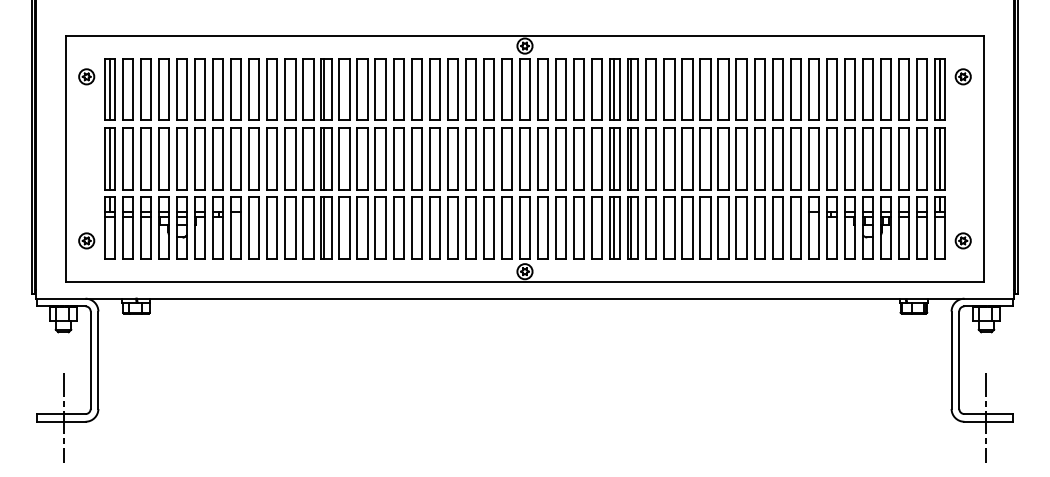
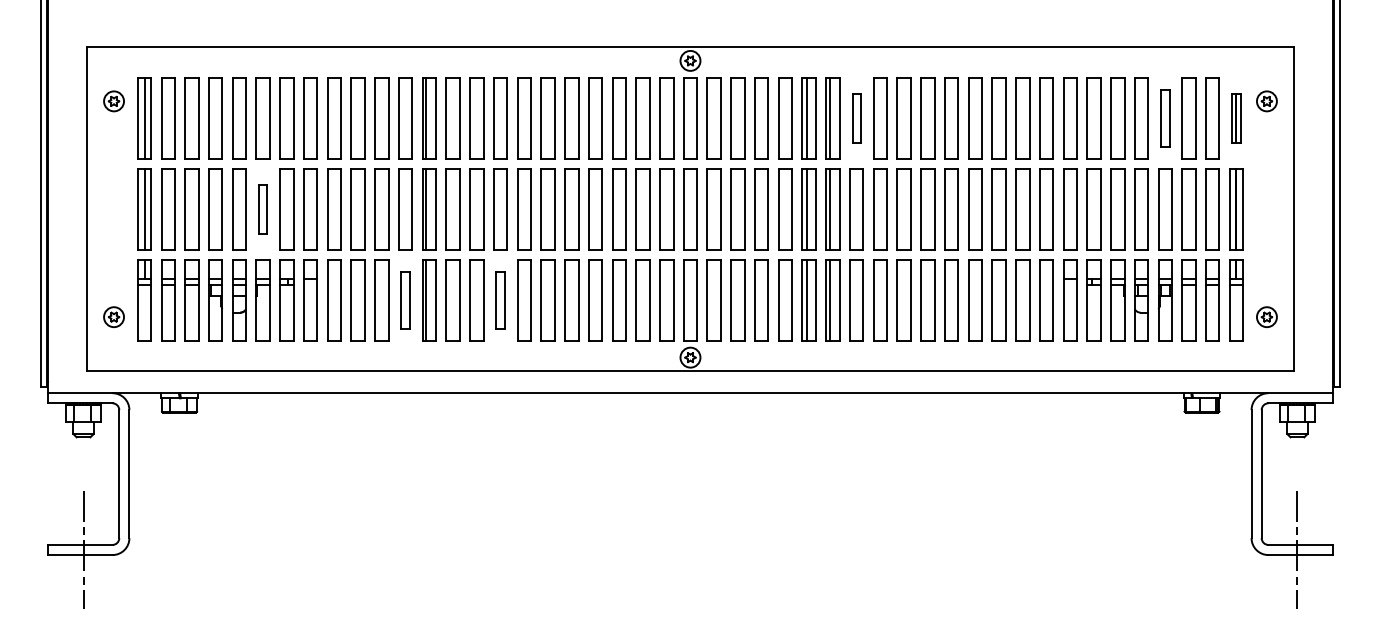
part: (651, 89) -> (856, 118), size x0.6
part: (886, 89) -> (1165, 118), size x0.7
part: (940, 89) -> (1236, 118), size x0.6
part: (199, 159) -> (262, 209), size x0.6
part: (308, 228) -> (405, 300), size x0.7
part: (380, 228) -> (500, 300), size x0.7

